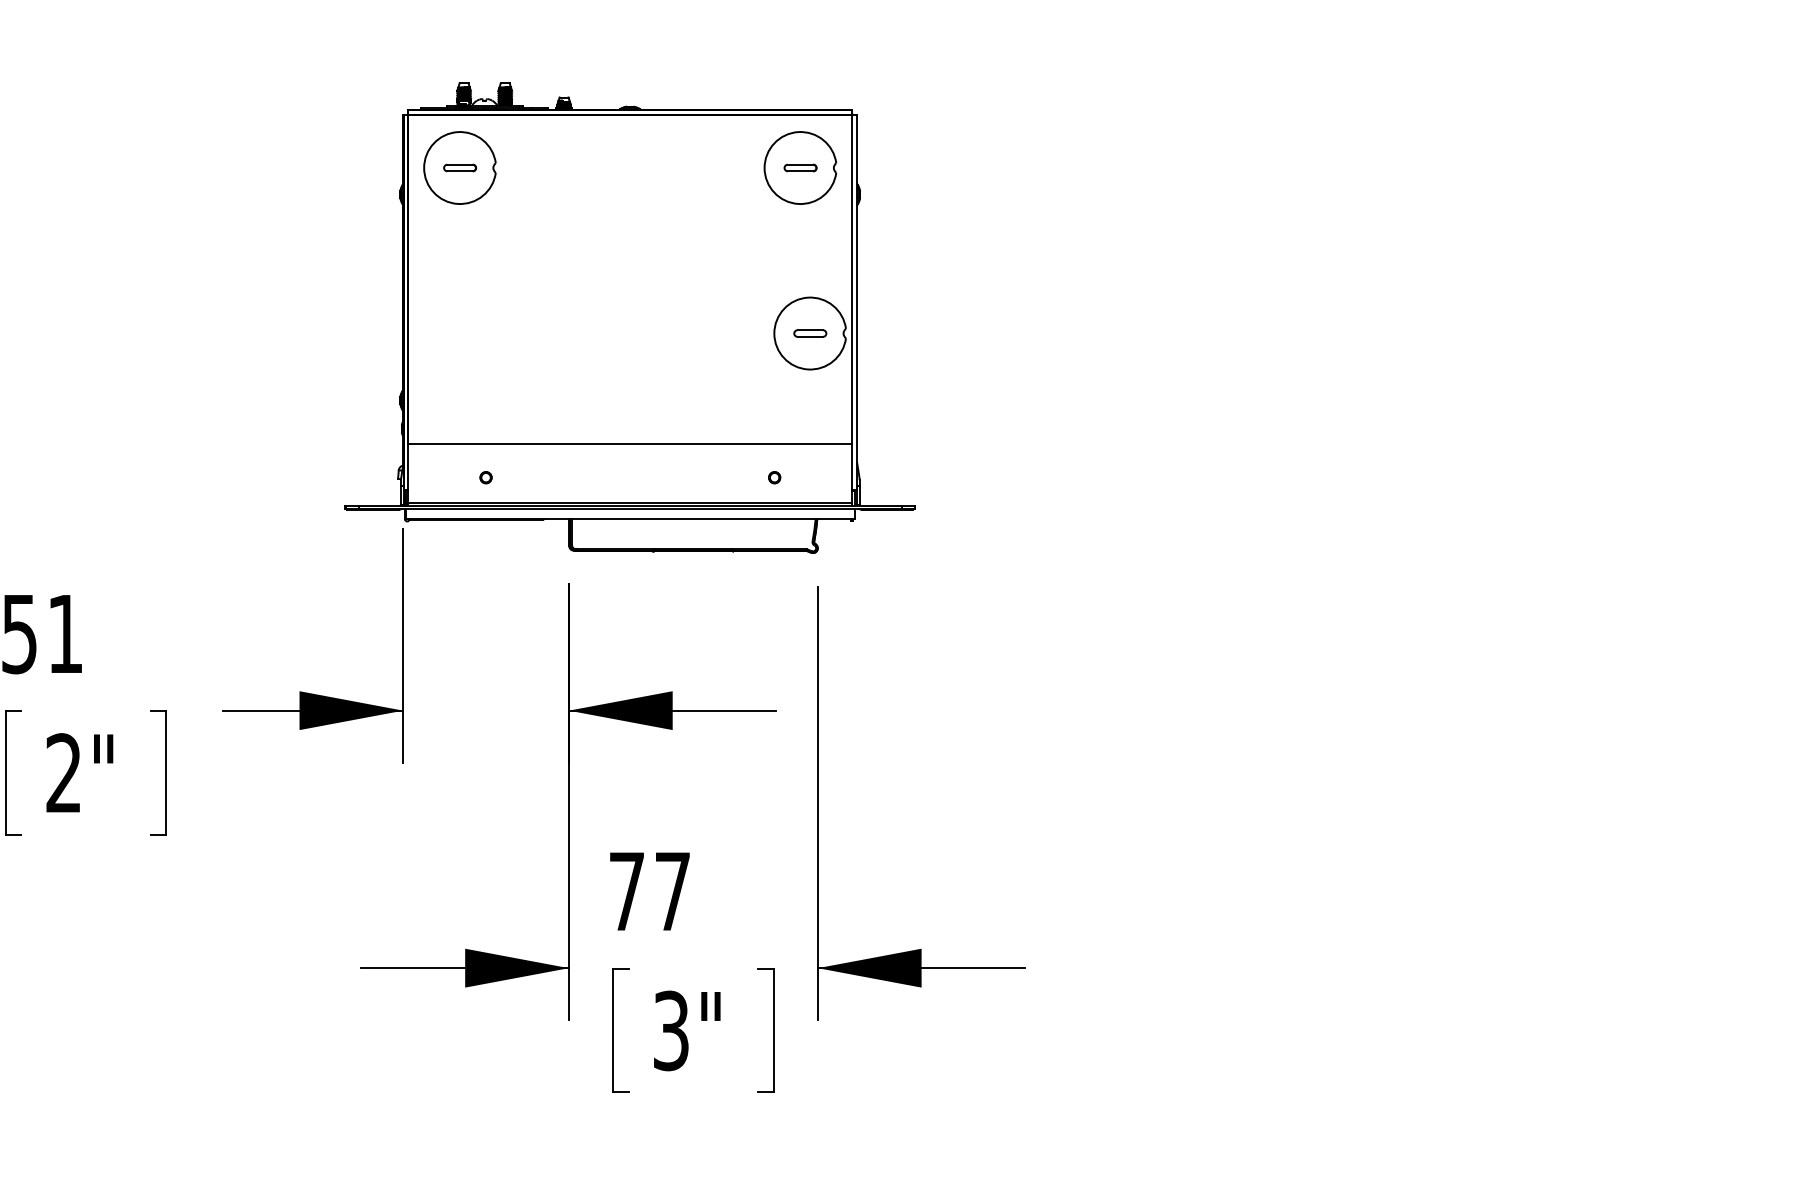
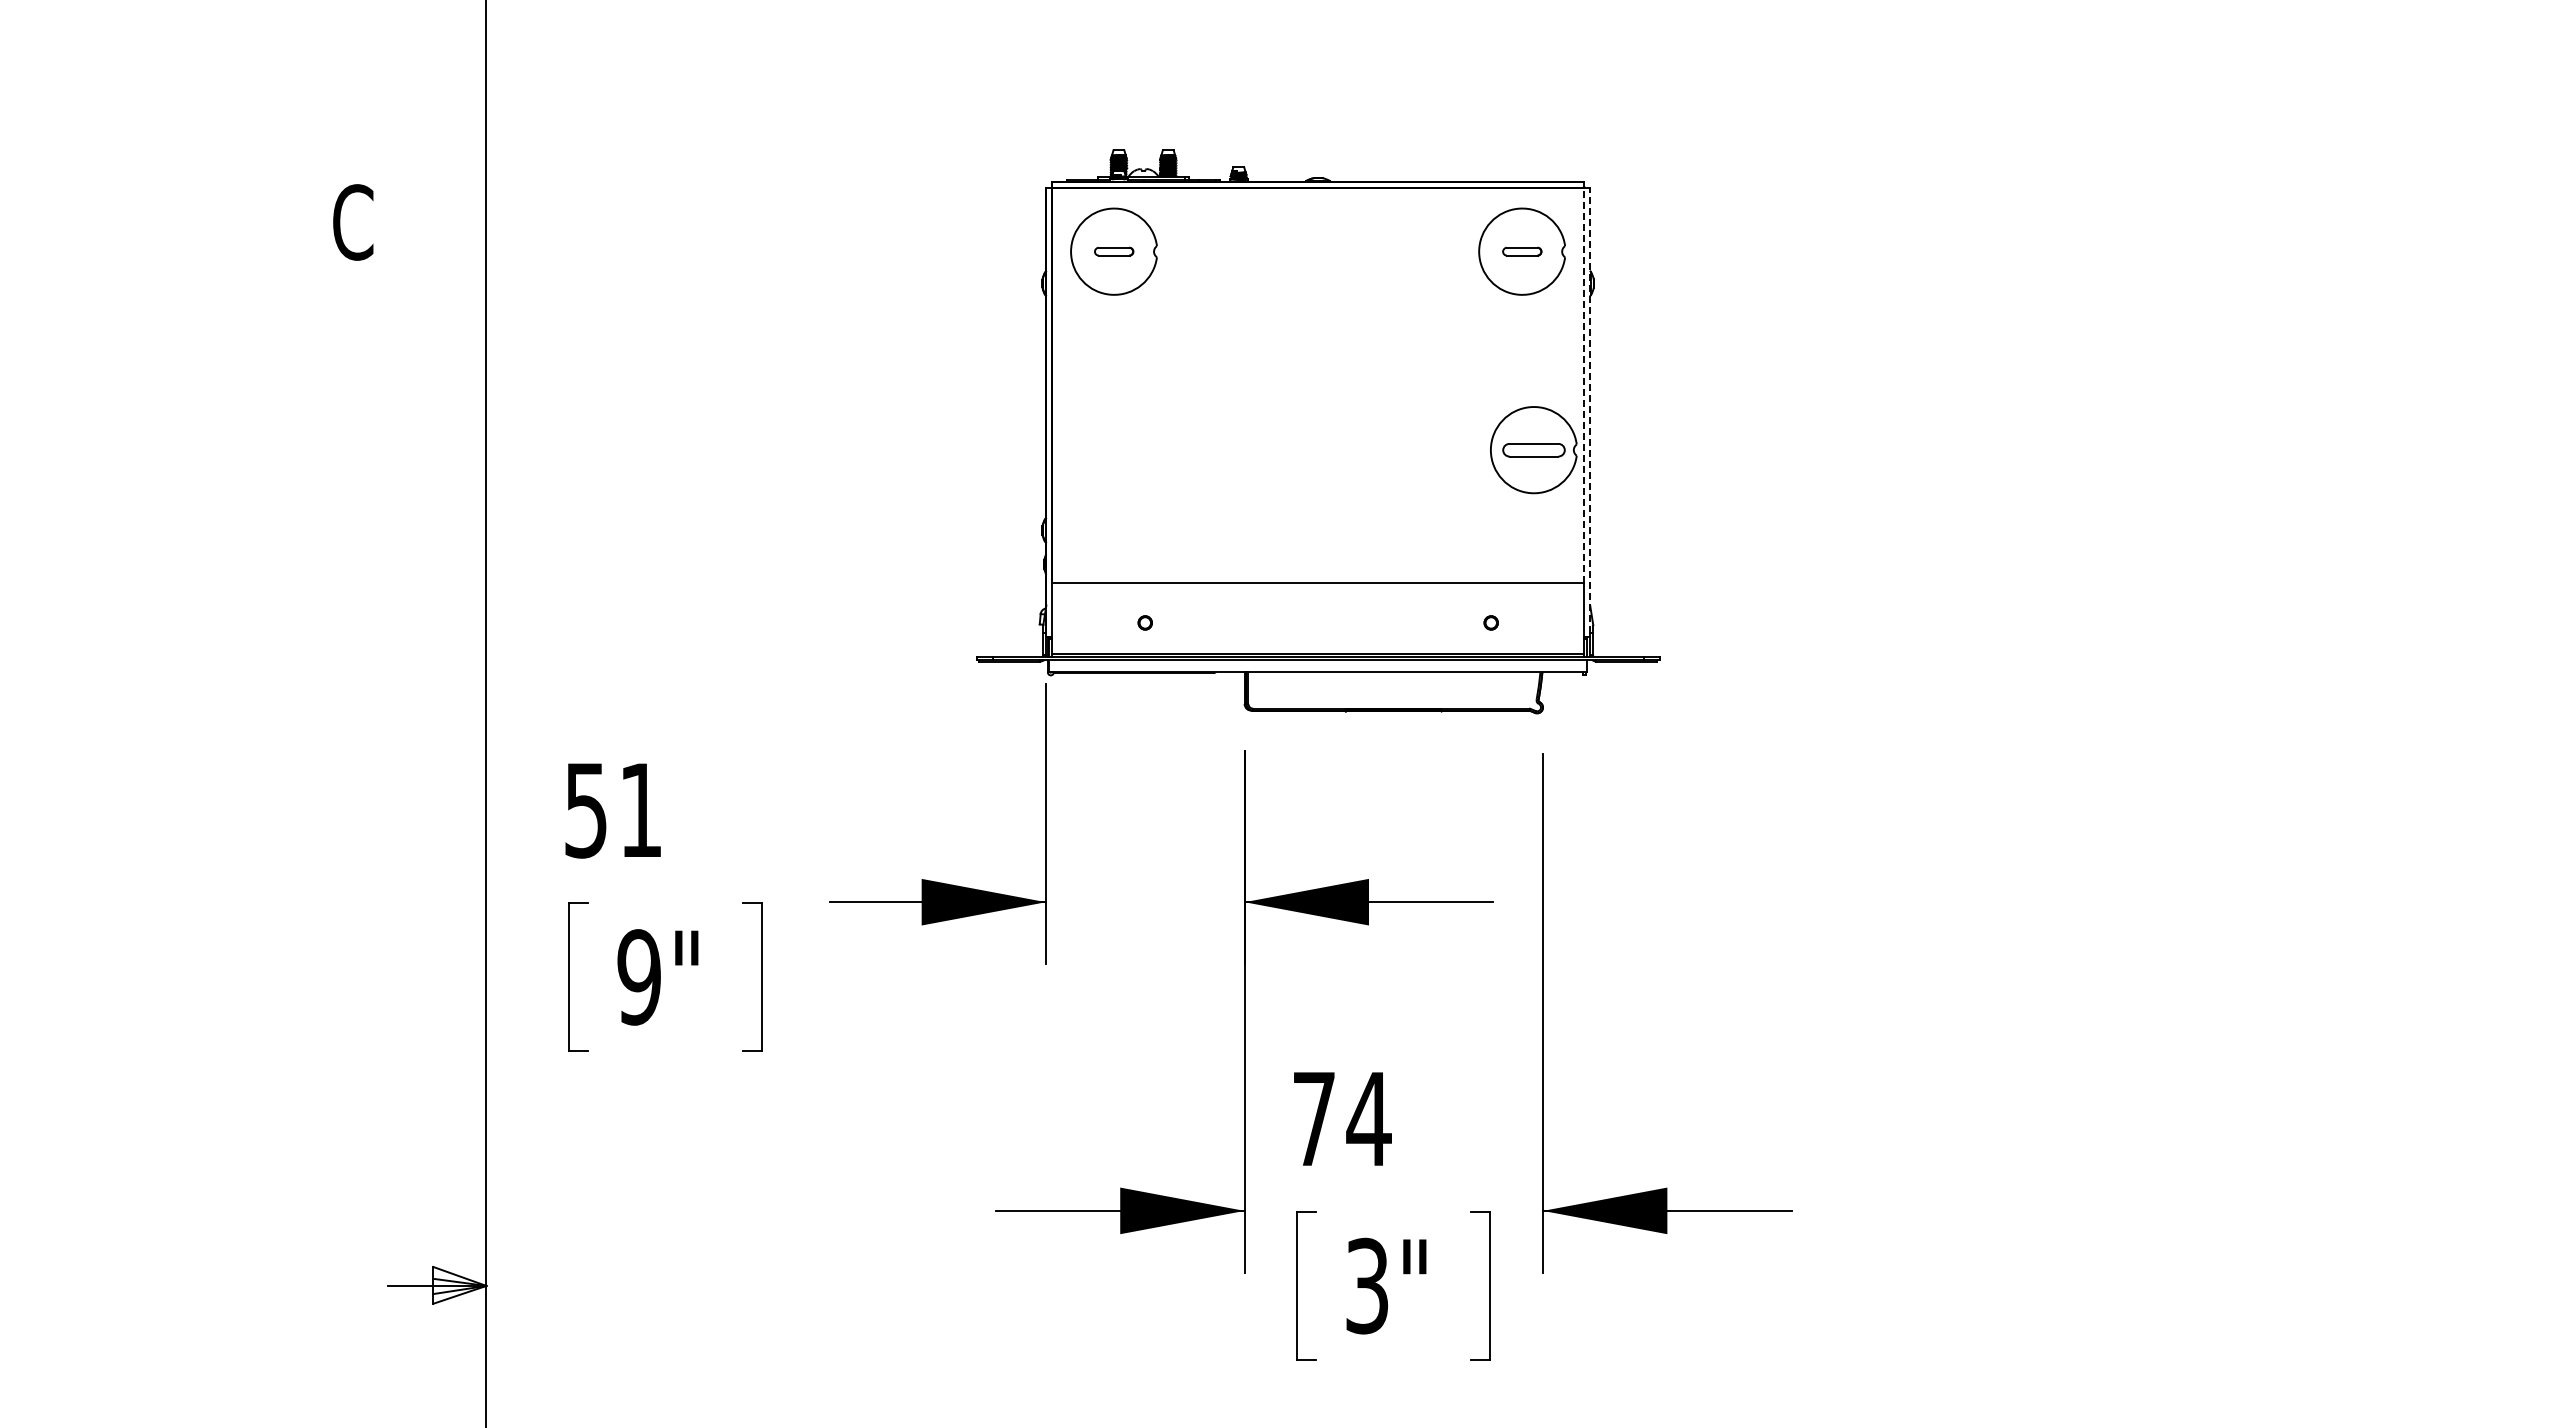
line: (852, 279) -> (1584, 385), solid -> dashed
line: (857, 300) -> (1590, 410), solid -> dashed
part: (809, 333) -> (1533, 449), size x1.6
text: (63, 773) -> (638, 977), 2" -> 9"
text: (672, 891) -> (1368, 1118), 77 -> 74

